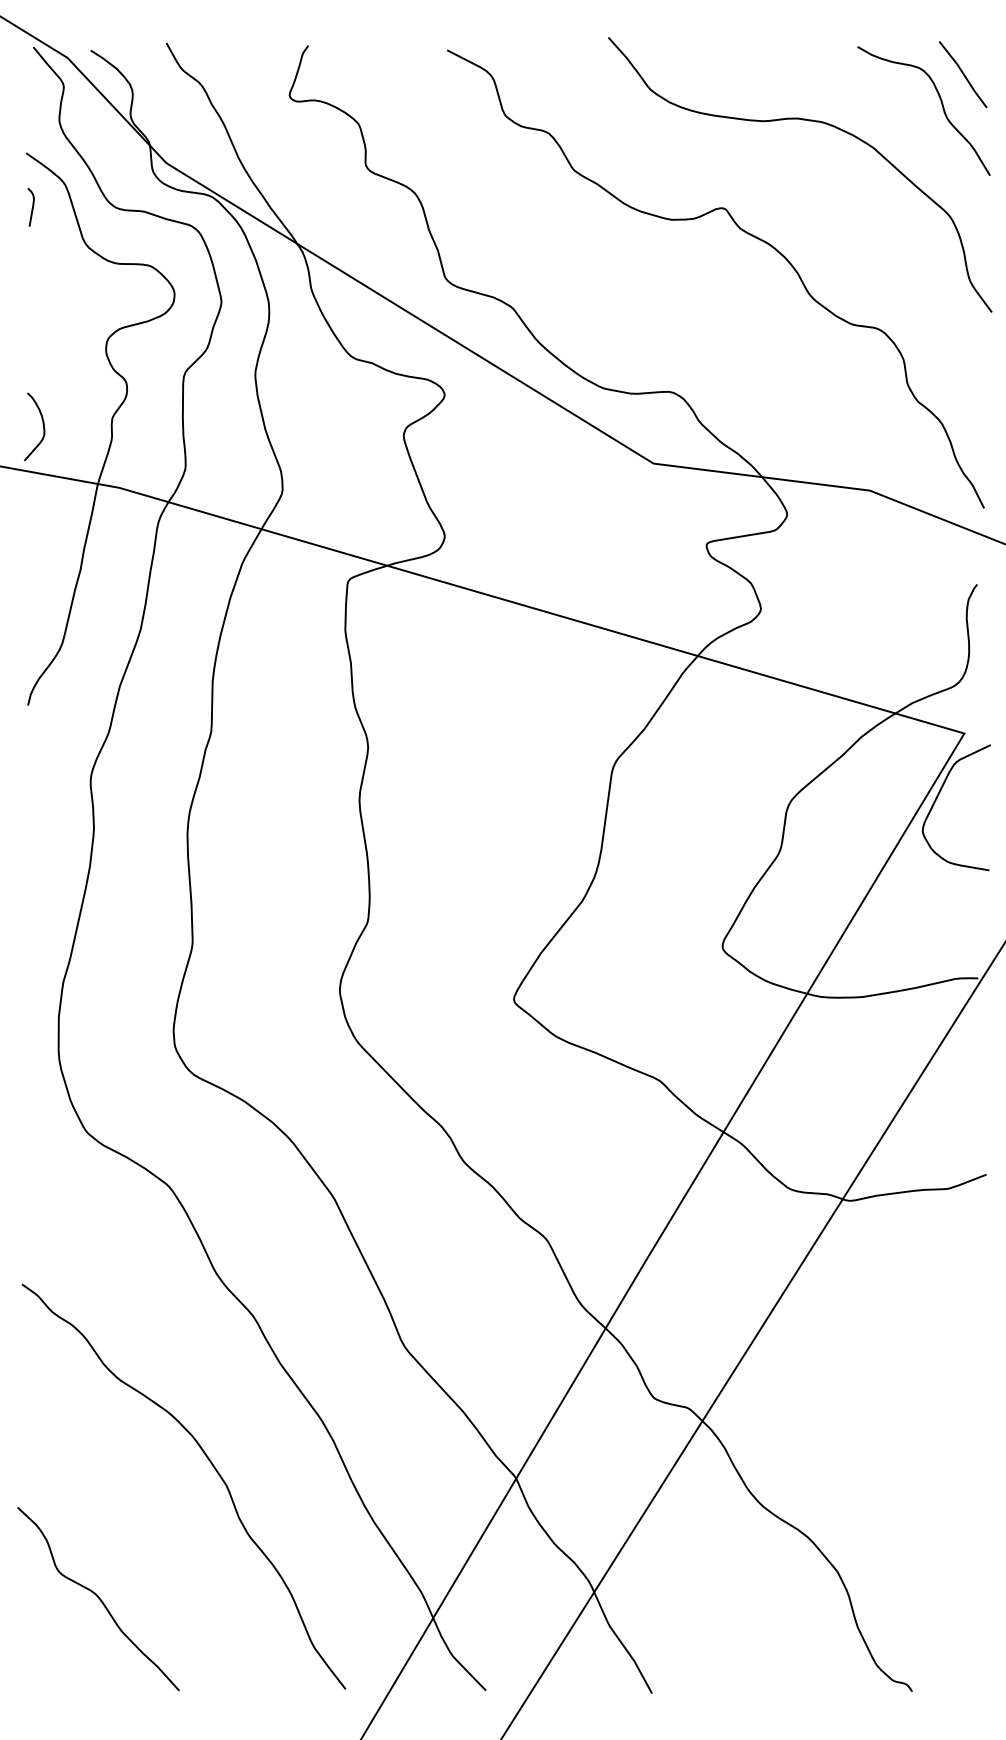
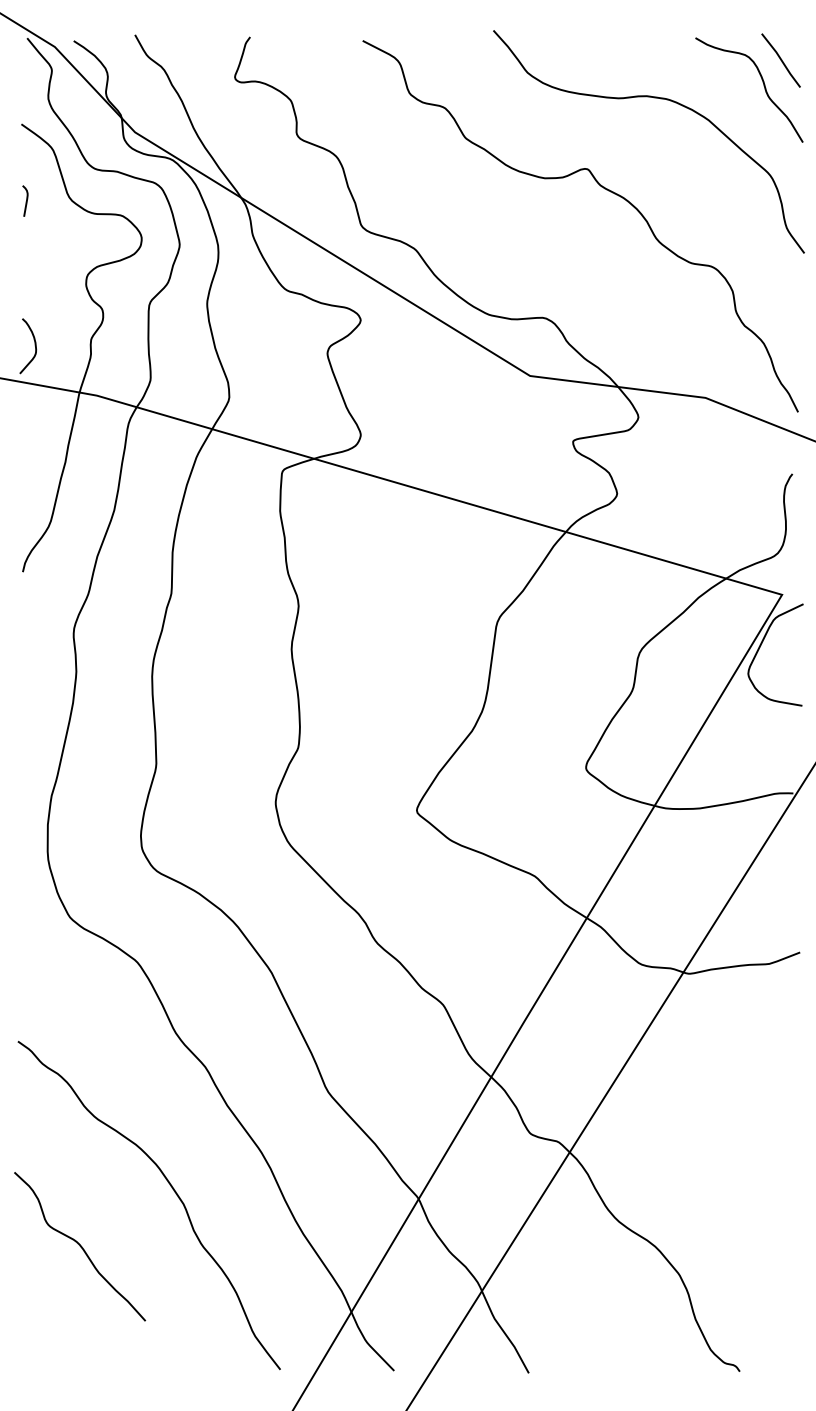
curve: (32, 206) -> (26, 200), moved
curve: (99, 1598) -> (80, 1246), moved

